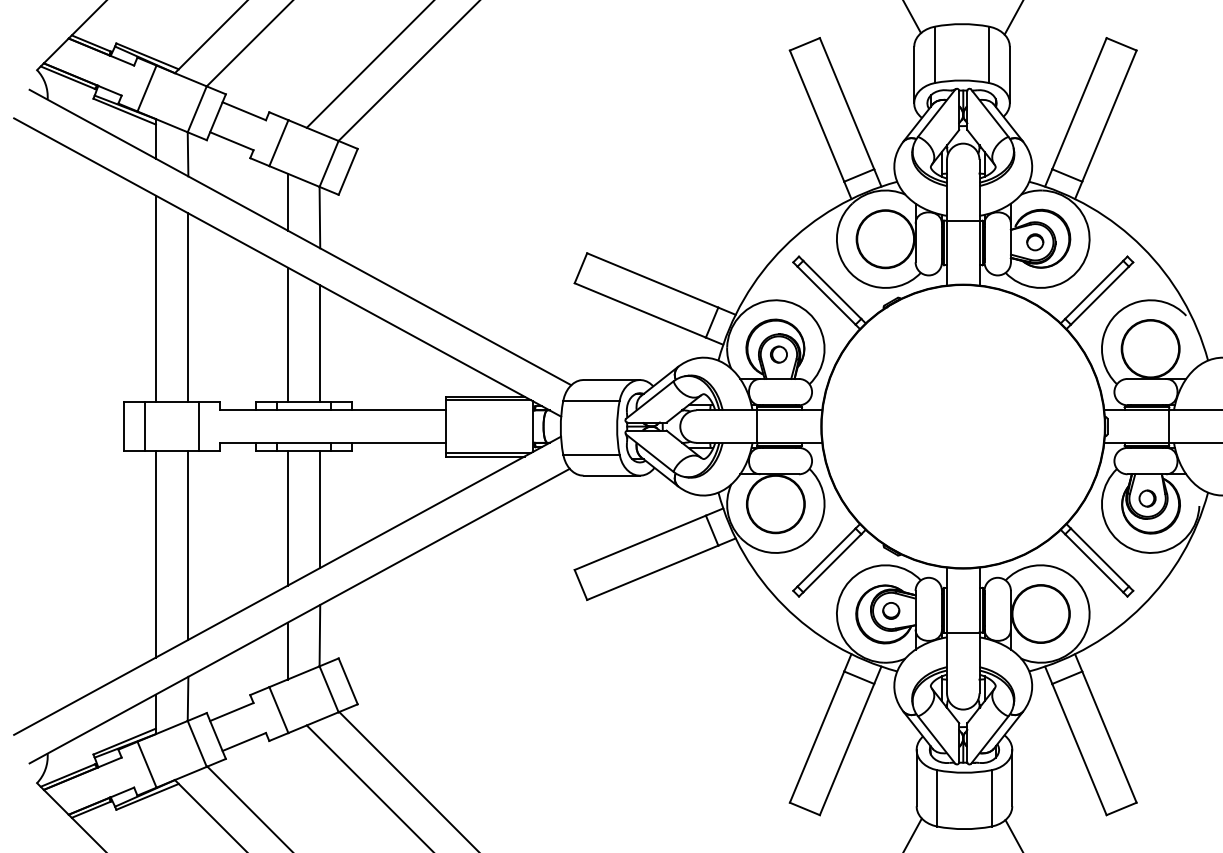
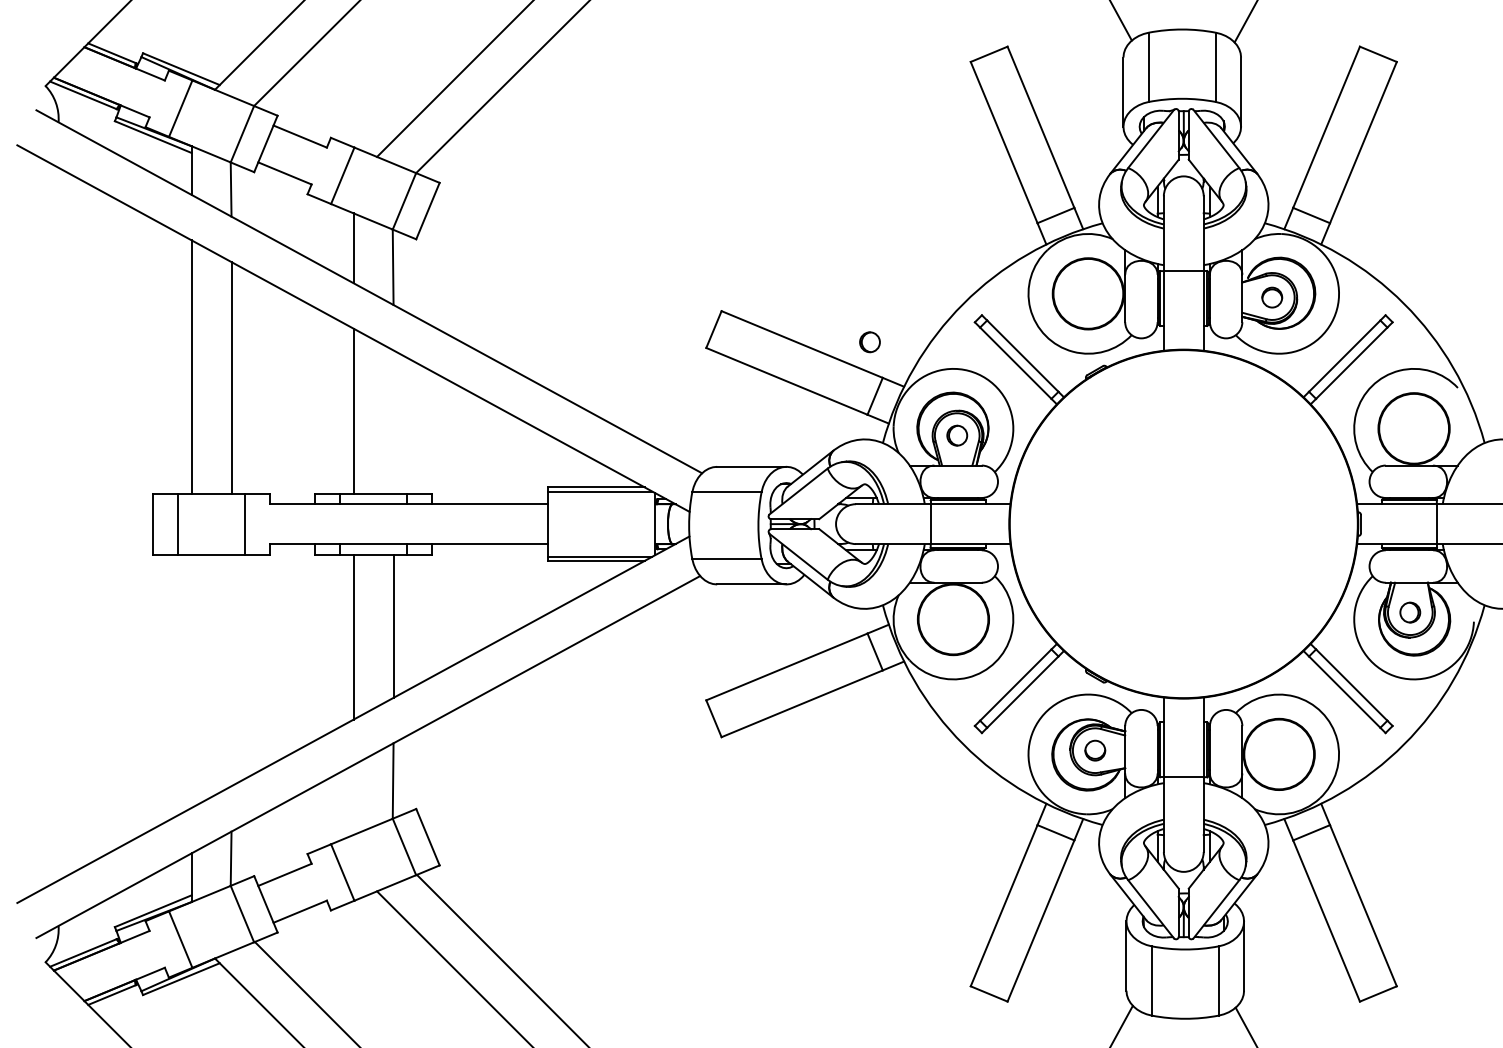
circle: (707, 278) -> (869, 342), added
line: (320, 343) -> (393, 422), removed
line: (188, 545) -> (231, 670), removed
line: (155, 554) -> (191, 681), removed
line: (287, 650) -> (353, 799), removed

